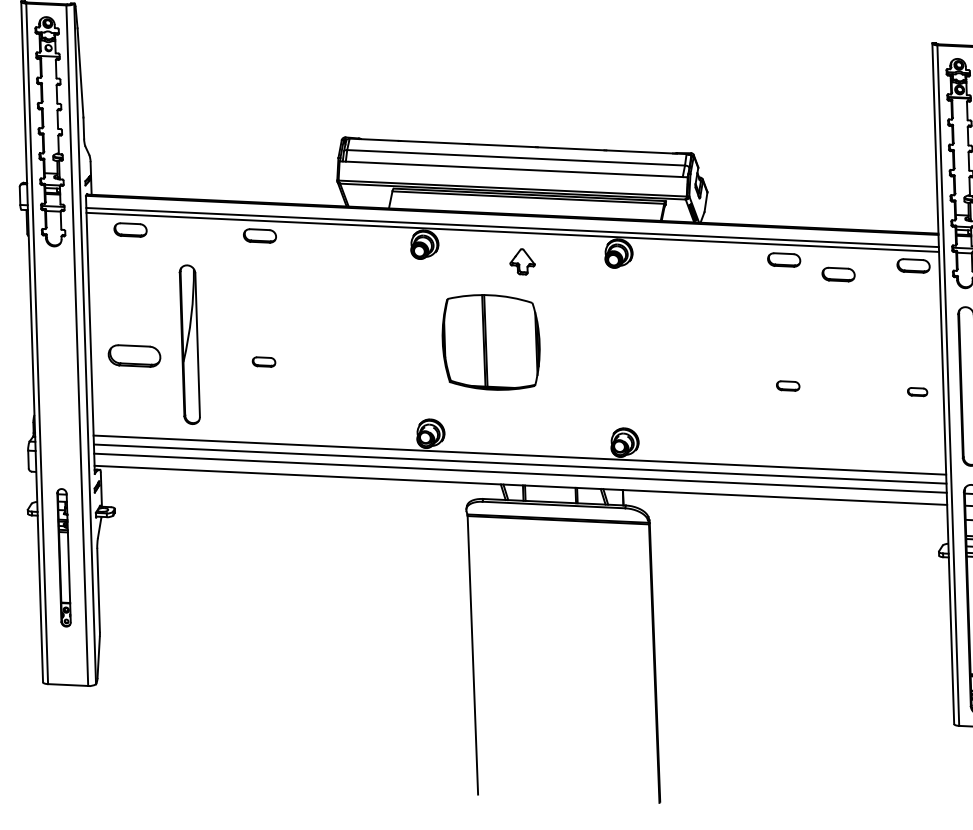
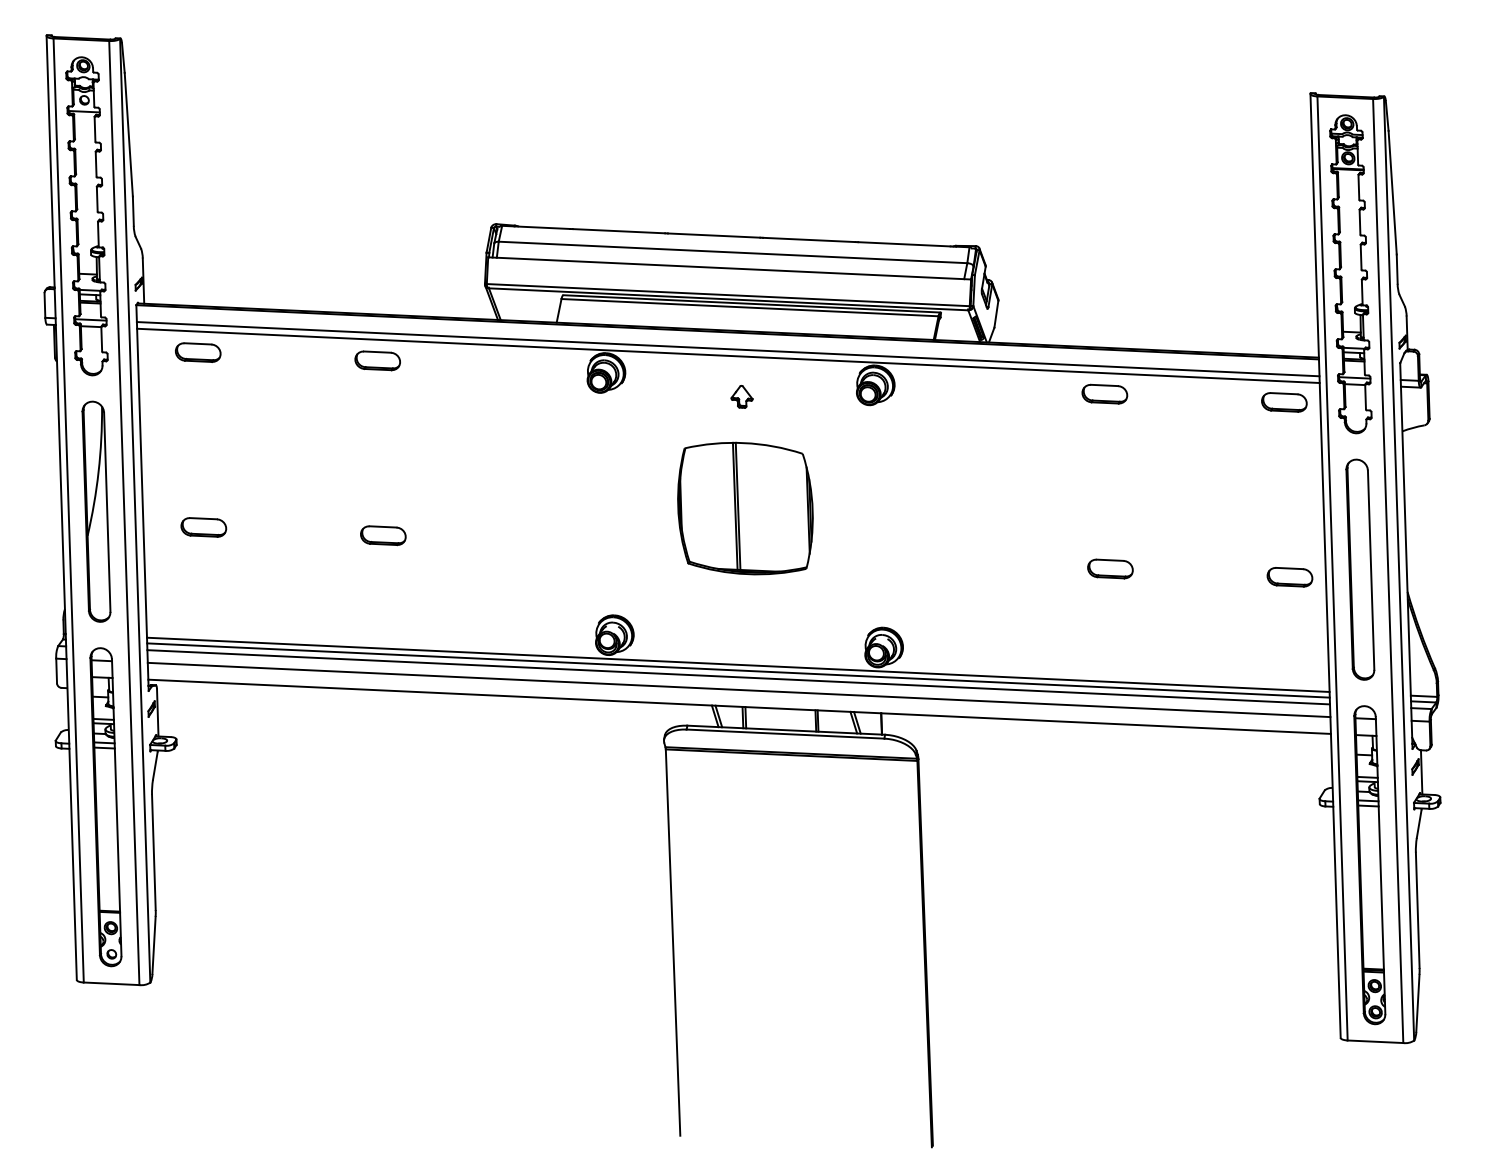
part: (522, 261) -> (741, 396), size x0.62
part: (838, 274) -> (1180, 414), removed
part: (491, 342) -> (745, 508), moved
part: (189, 344) -> (96, 511), moved
part: (134, 356) -> (203, 527), size x0.62
part: (264, 361) -> (383, 535), size x1.43
part: (788, 385) -> (1110, 568), size x1.43
part: (917, 392) -> (1289, 577), size x1.67
line: (520, 459) -> (738, 670), added
part: (63, 557) -> (105, 807), size x1.67

